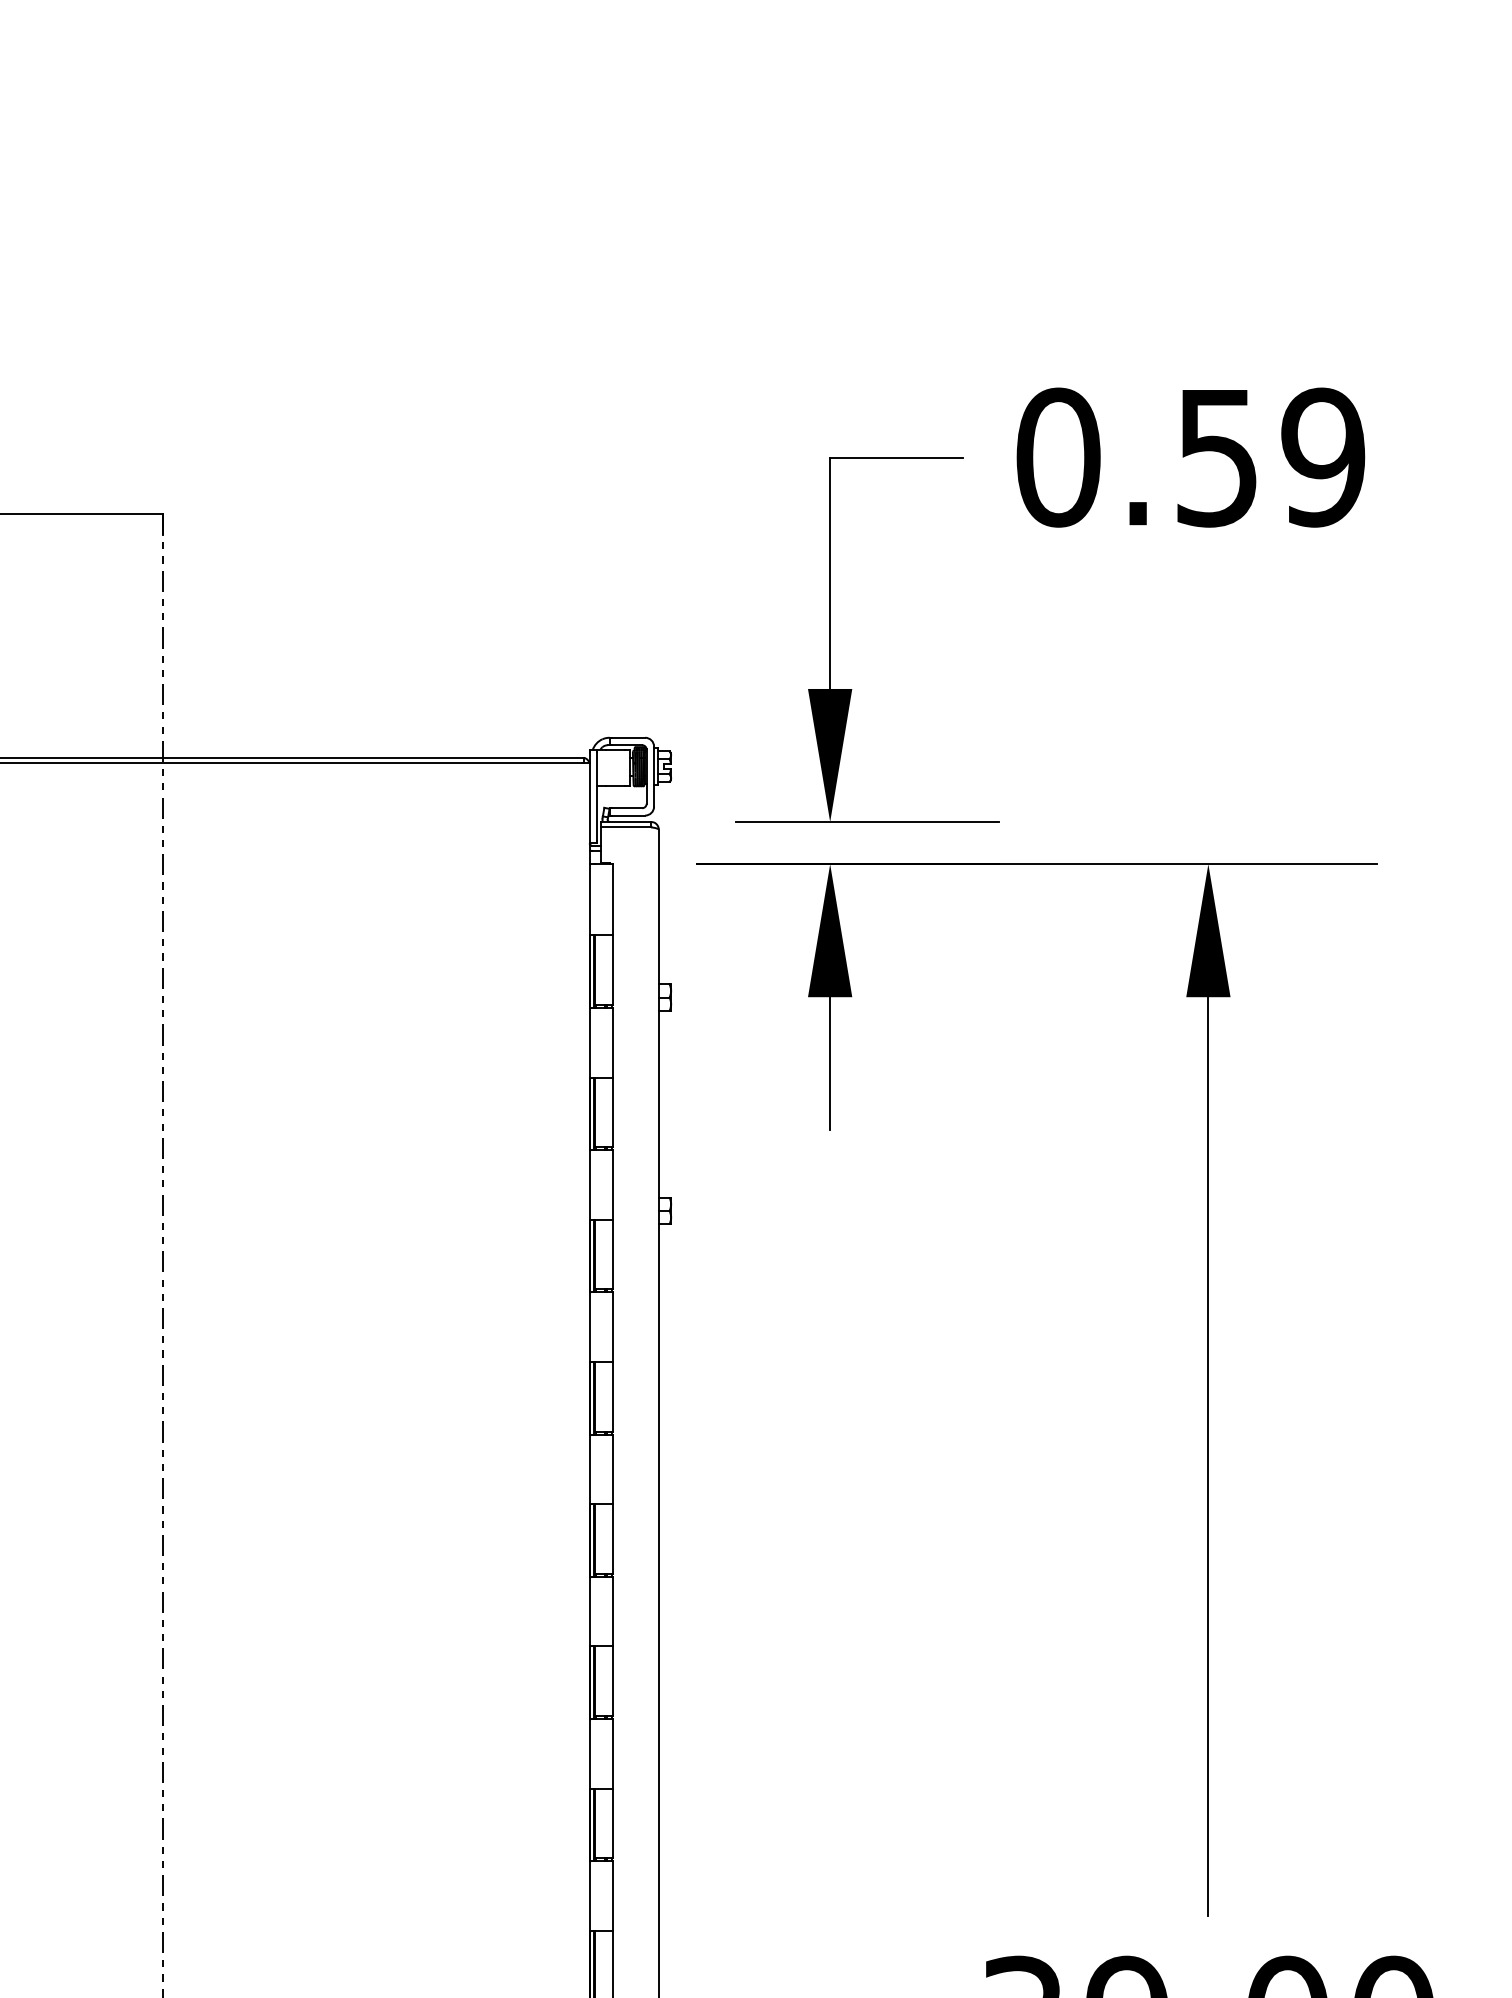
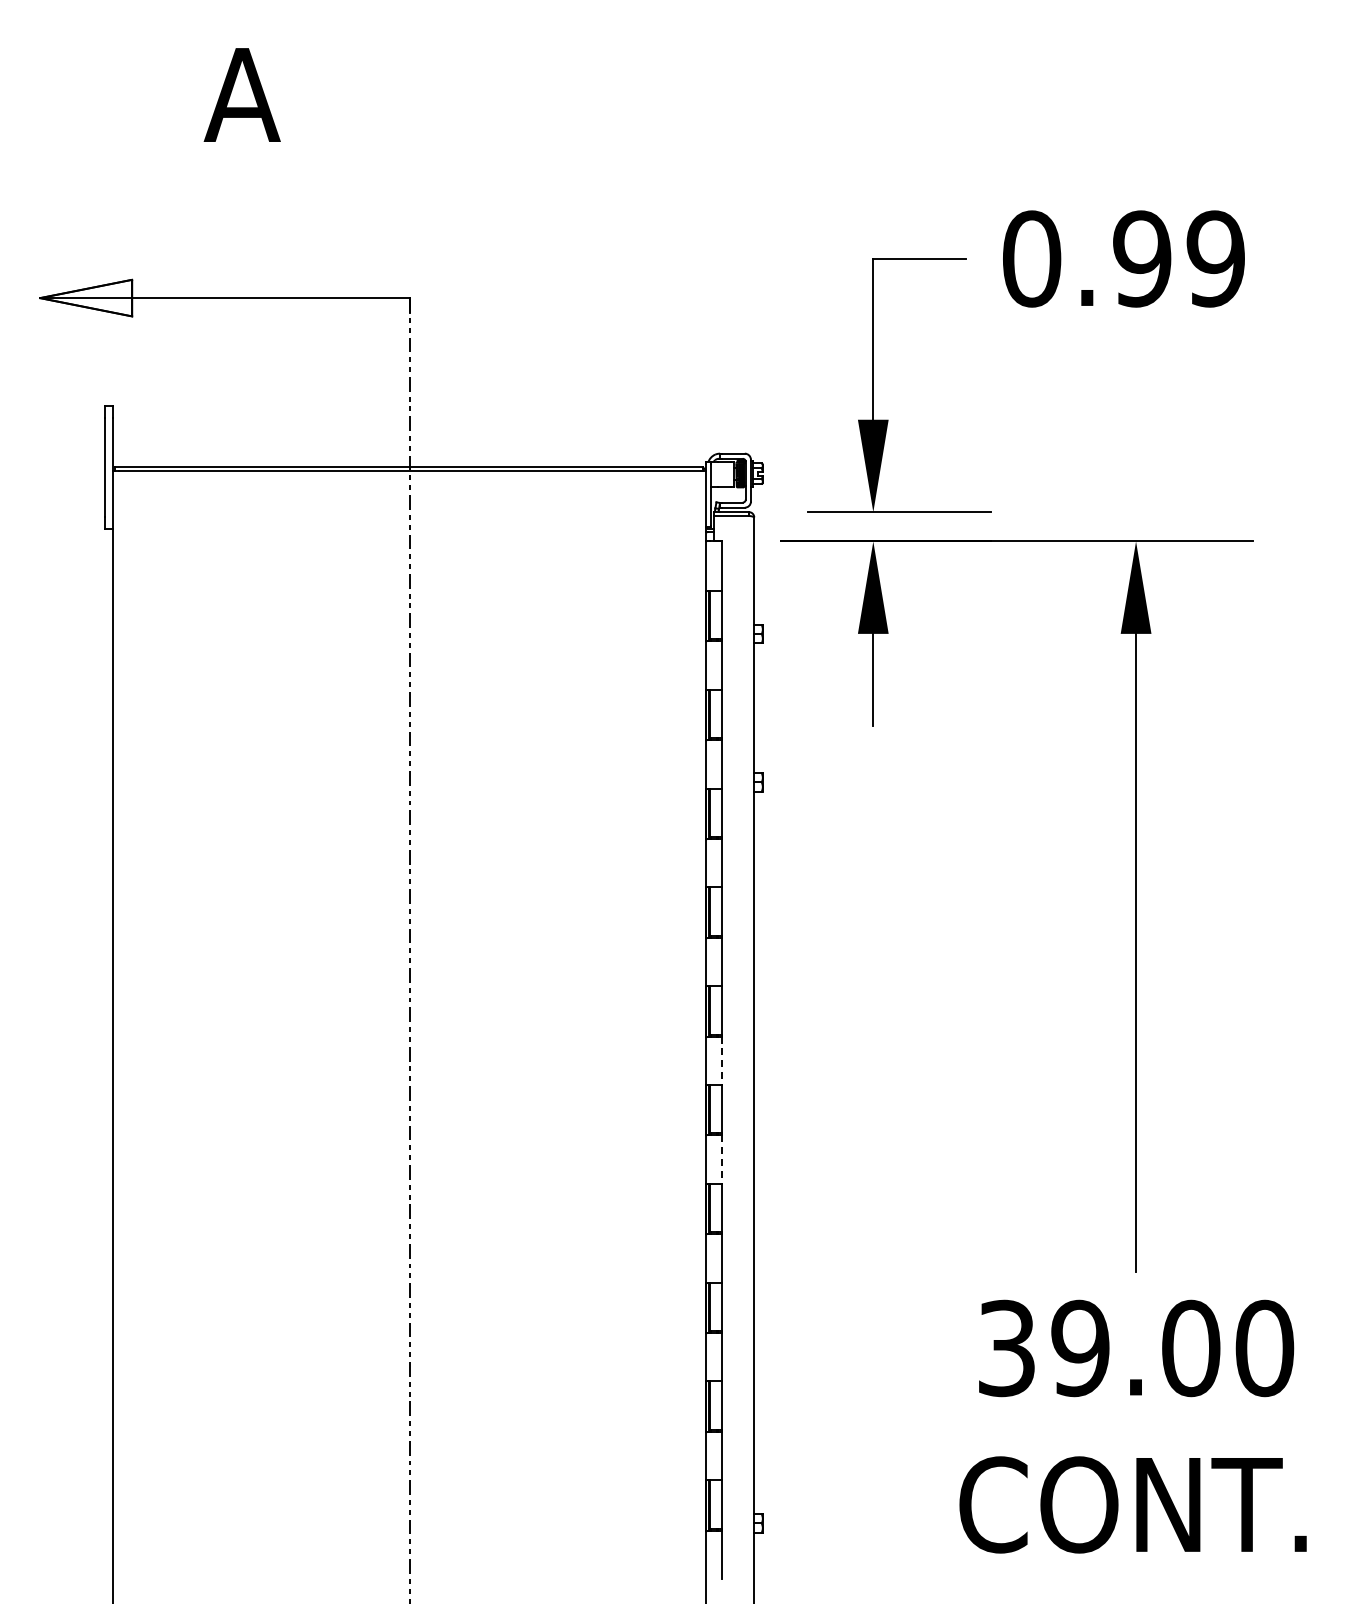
text: (1217, 456) -> (1142, 258), 0.59 -> 0.99
line: (613, 1612) -> (722, 1061), solid -> dashed
line: (613, 1755) -> (722, 1160), solid -> dashed

